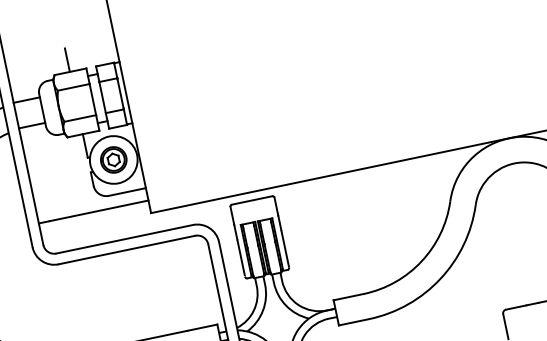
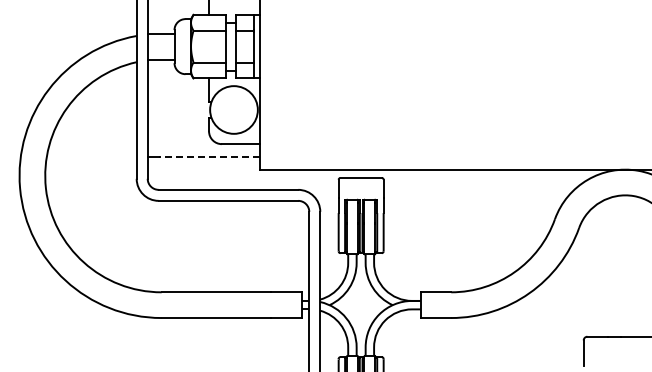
part: (113, 159) -> (233, 109), removed
line: (98, 210) -> (208, 156), solid -> dashed

